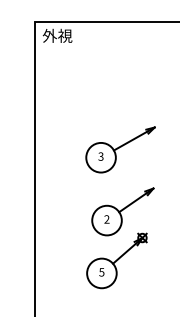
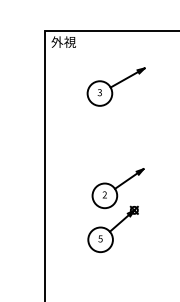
part: (119, 149) -> (115, 86), moved

